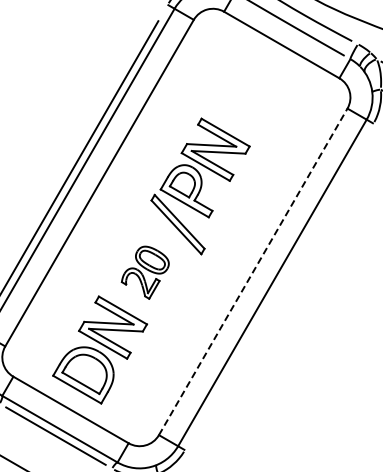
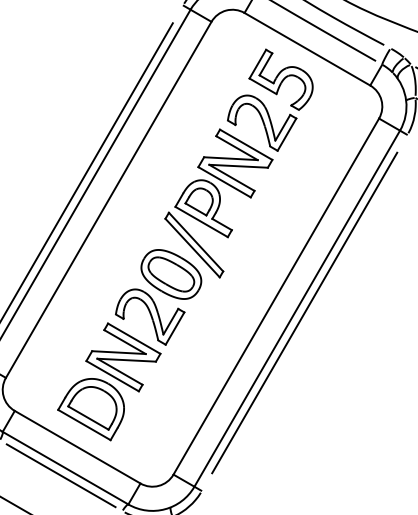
part: (251, 86) -> (274, 94), added
line: (253, 271) -> (276, 296), dashed -> solid
part: (145, 272) -> (158, 297), size x1.67
line: (279, 286) -> (304, 312), added

